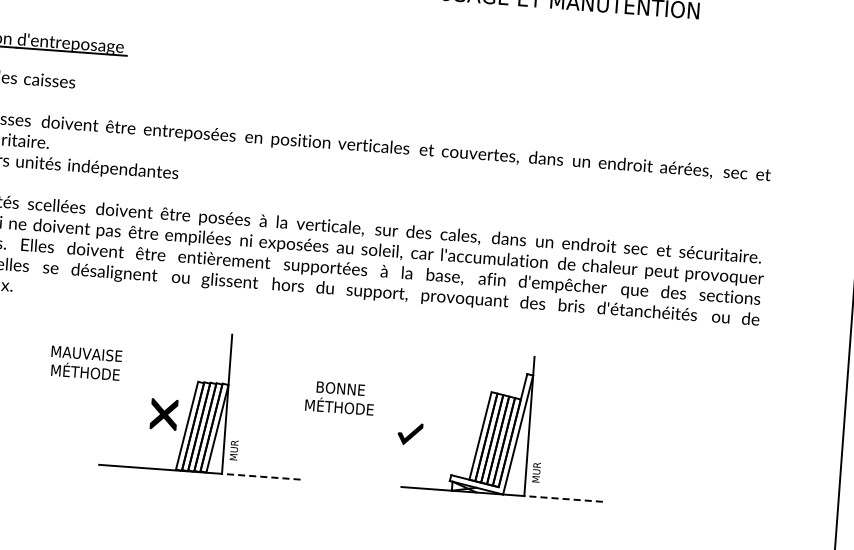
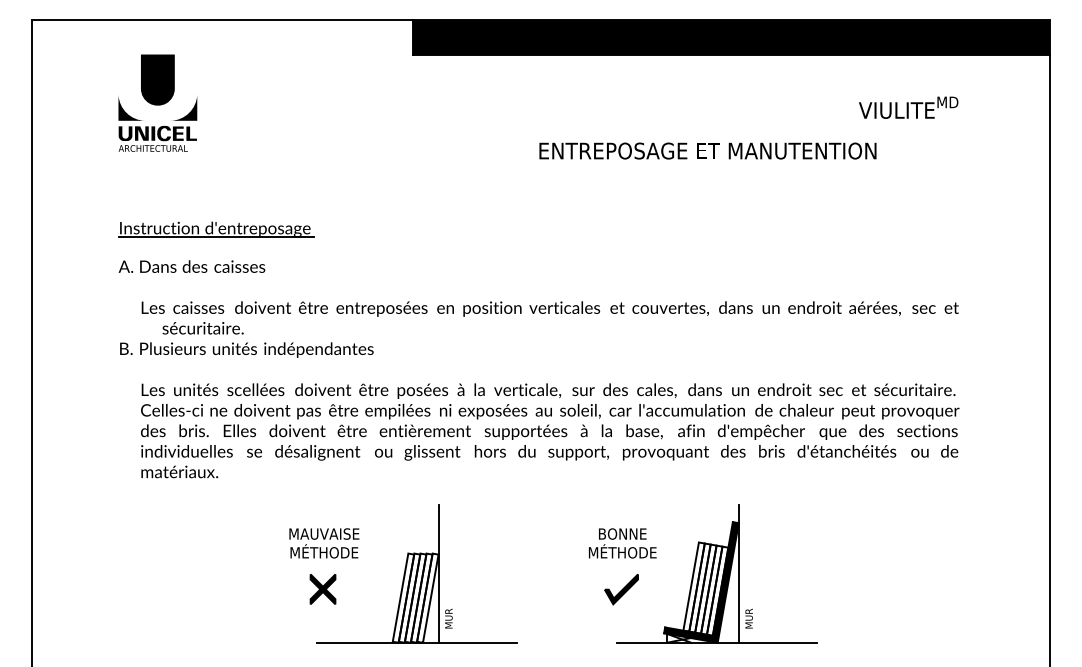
text: (86, 363) -> (324, 543), moved
text: (339, 398) -> (622, 543), moved
part: (163, 414) -> (322, 589), moved
fill: (491, 432) -> (701, 582), added
part: (410, 433) -> (621, 589), size x1.43
line: (261, 476) -> (477, 642), dashed -> solid
line: (563, 498) -> (777, 642), dashed -> solid

